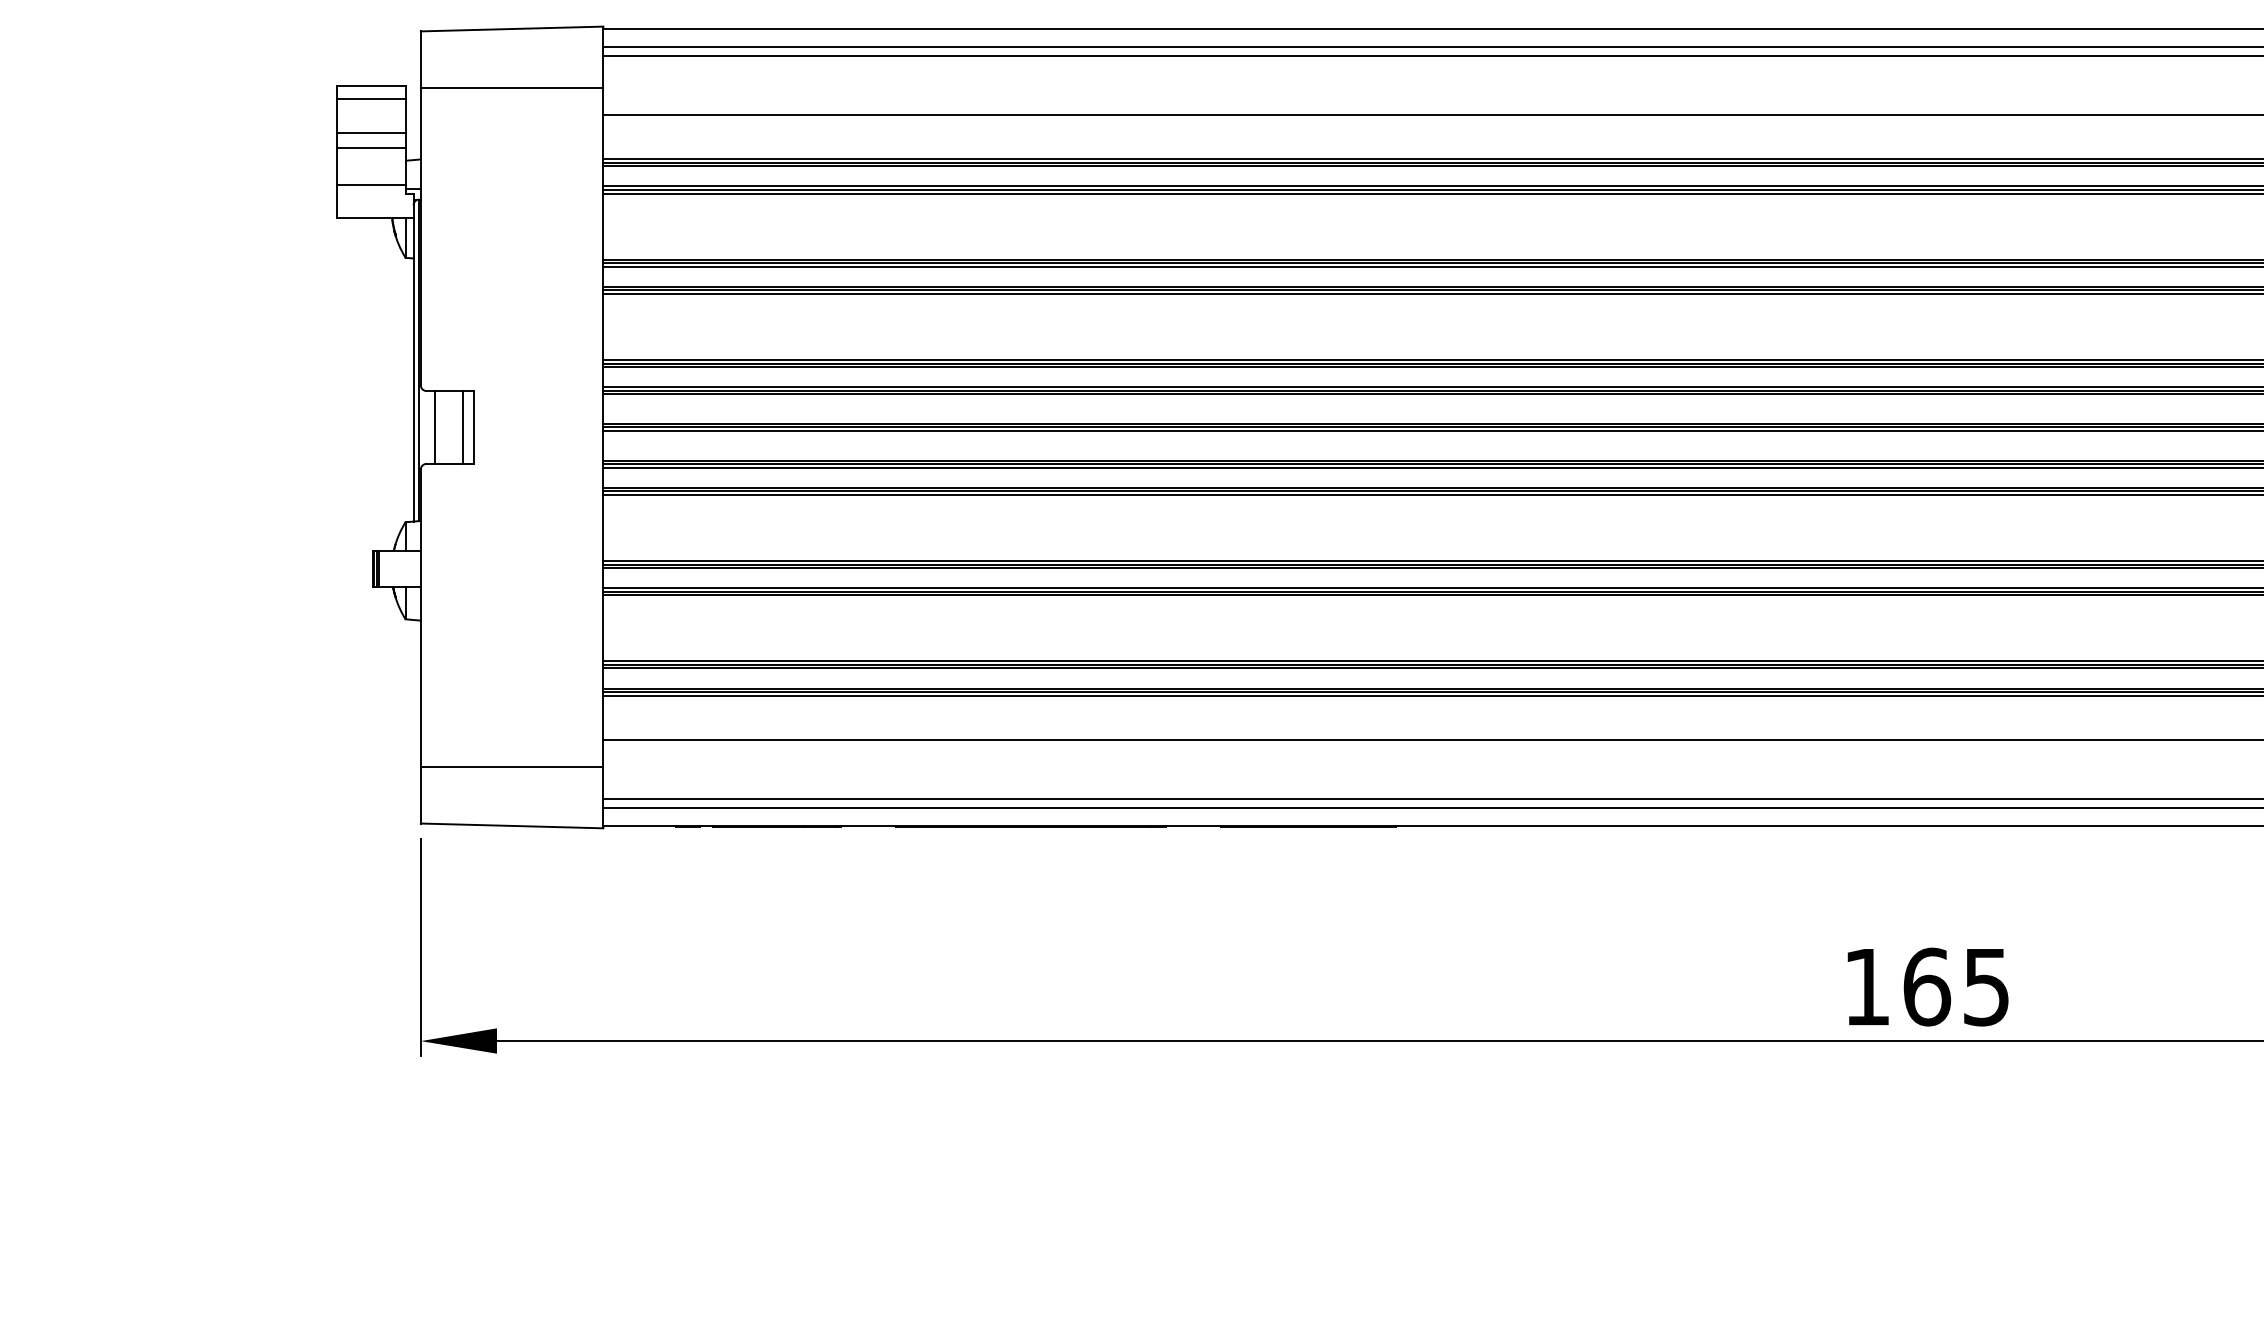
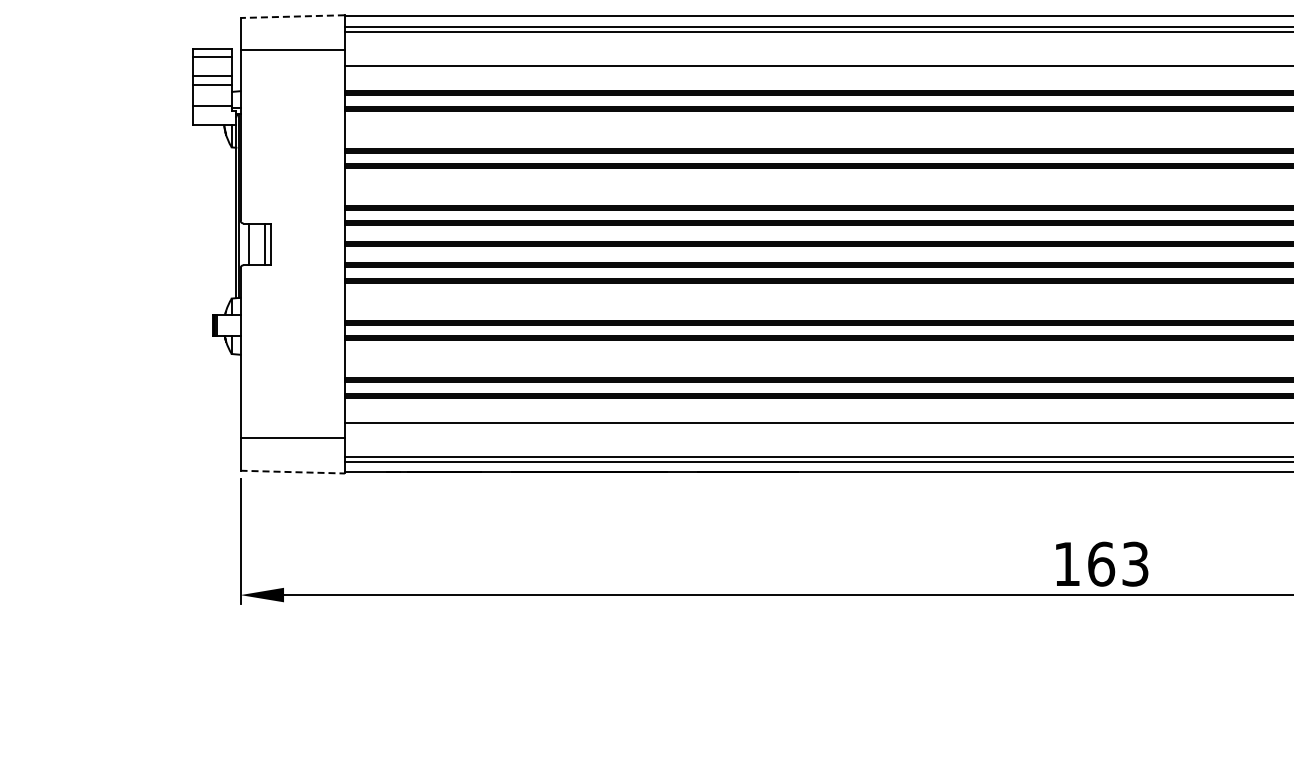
line: (511, 28) -> (292, 16), solid -> dashed
line: (513, 826) -> (293, 472), solid -> dashed
text: (1986, 985) -> (1135, 563), 165 -> 163

